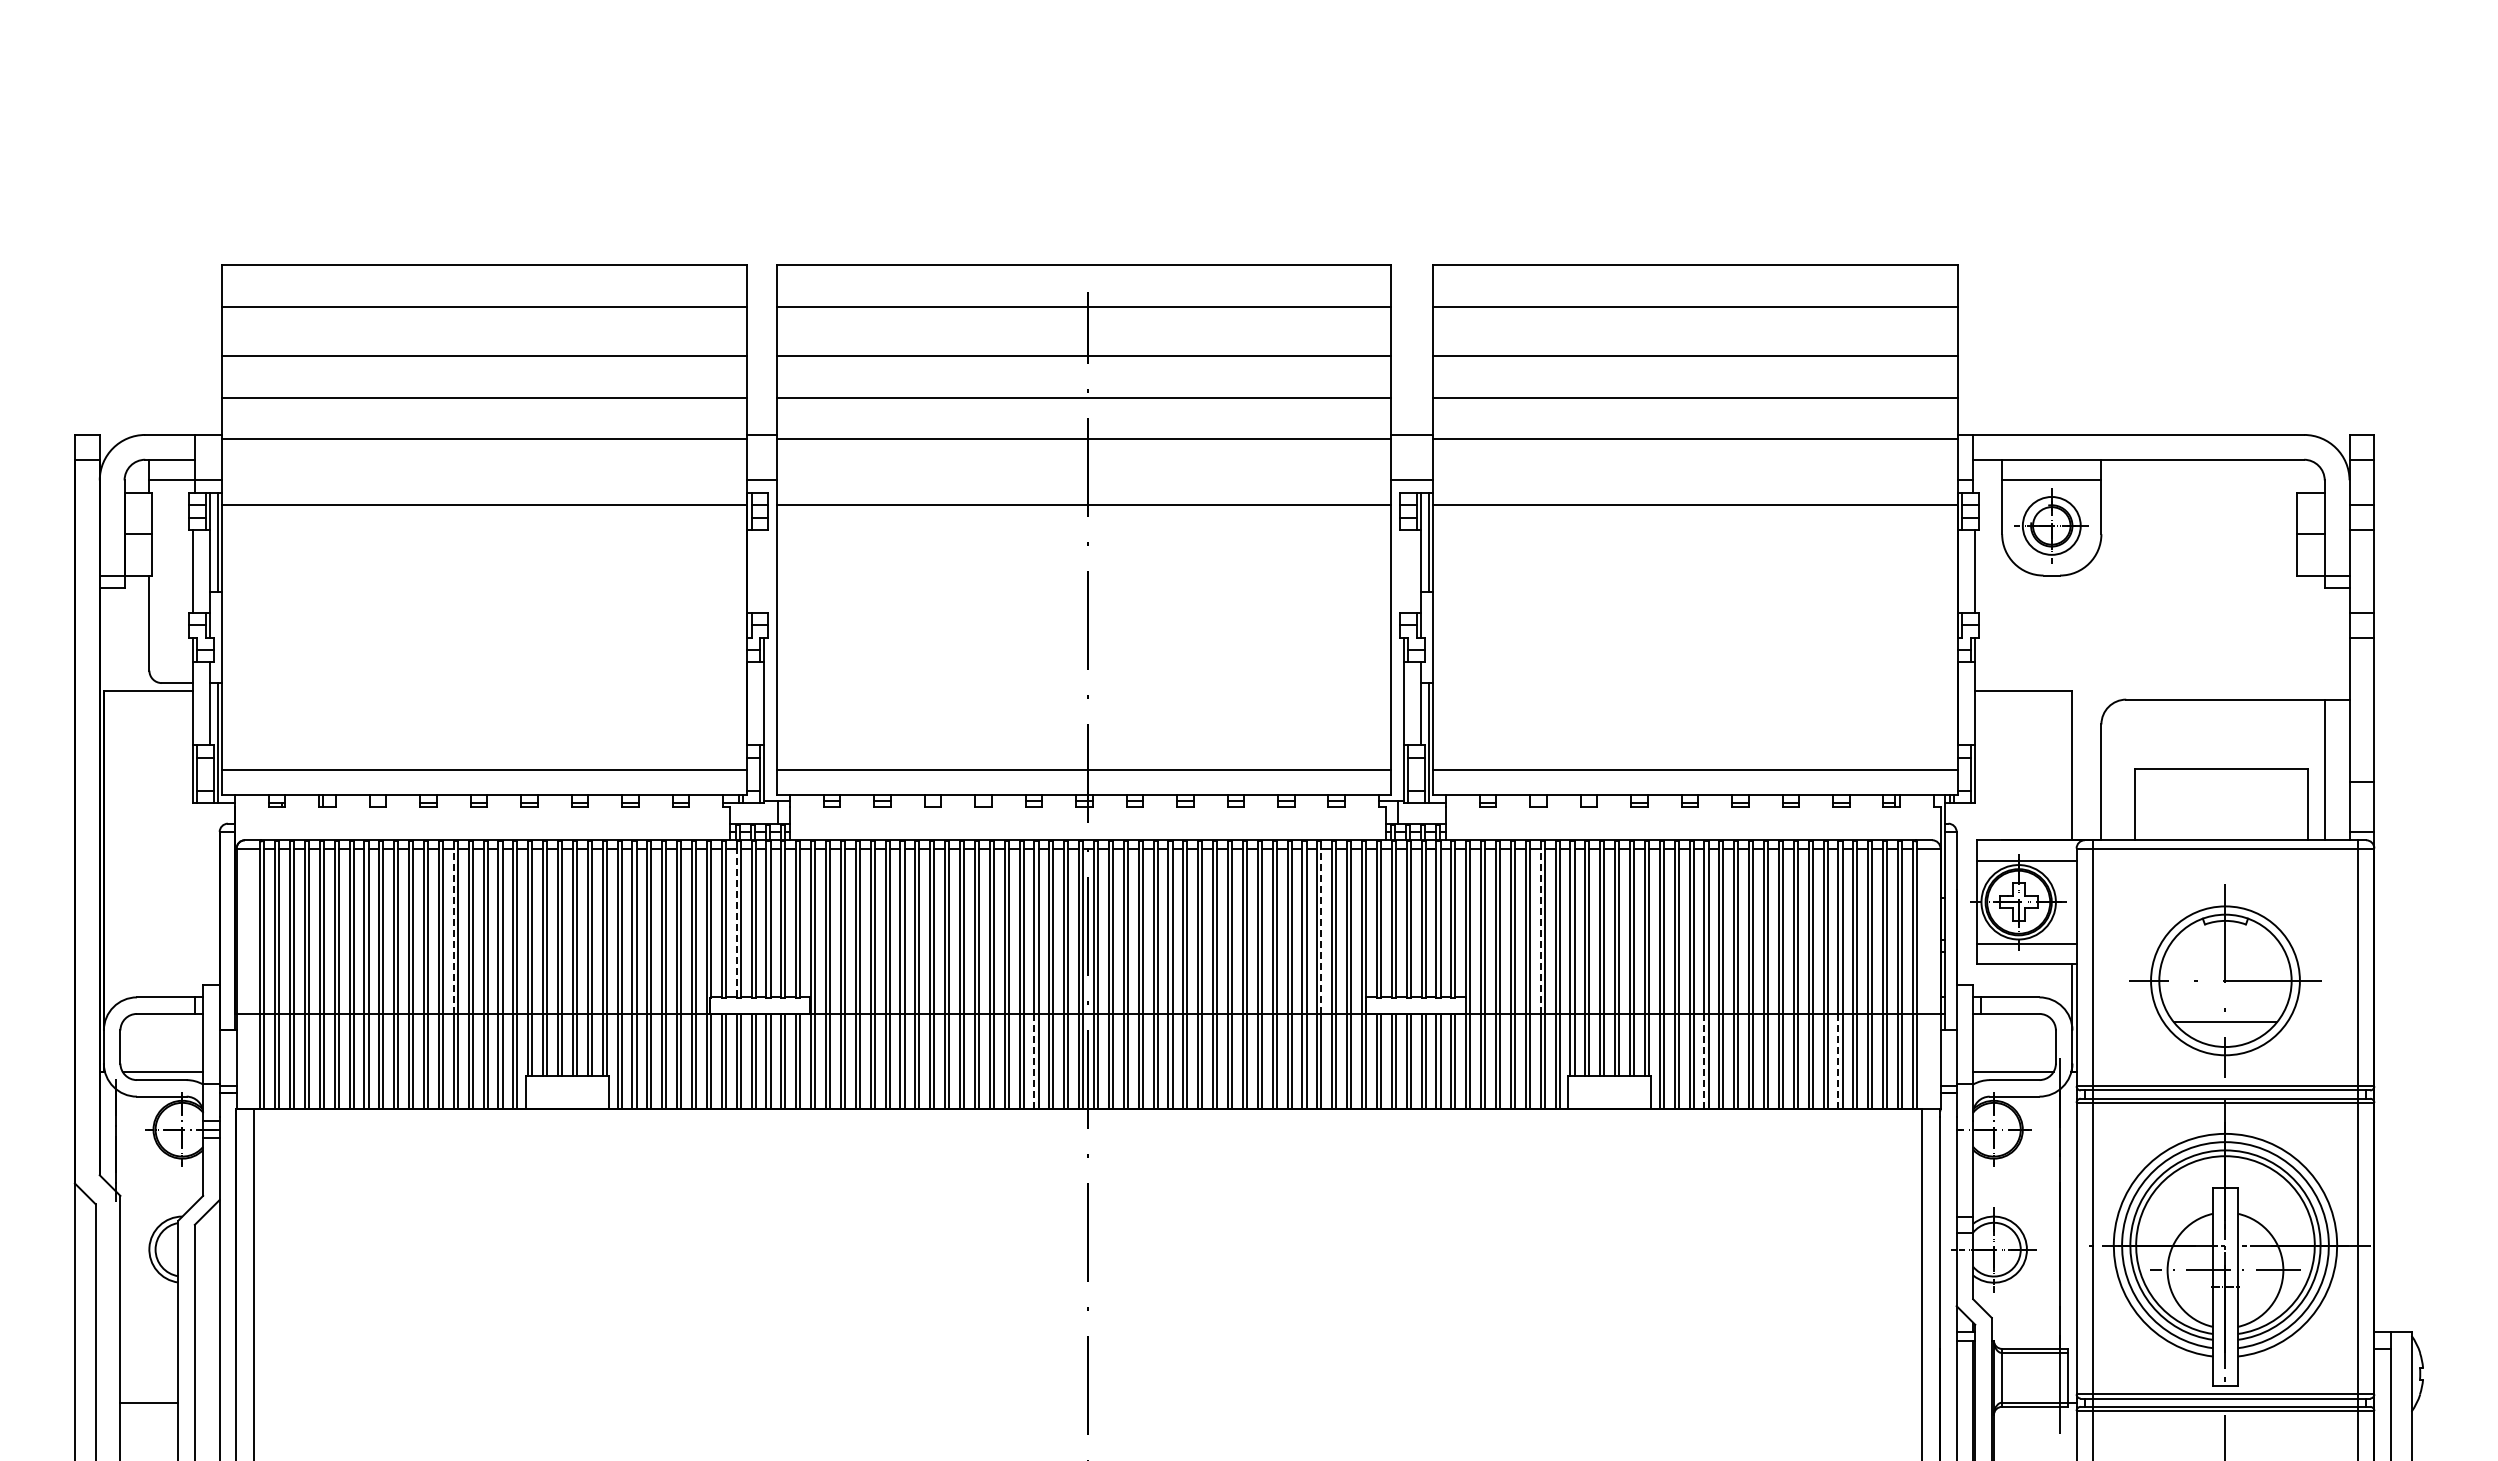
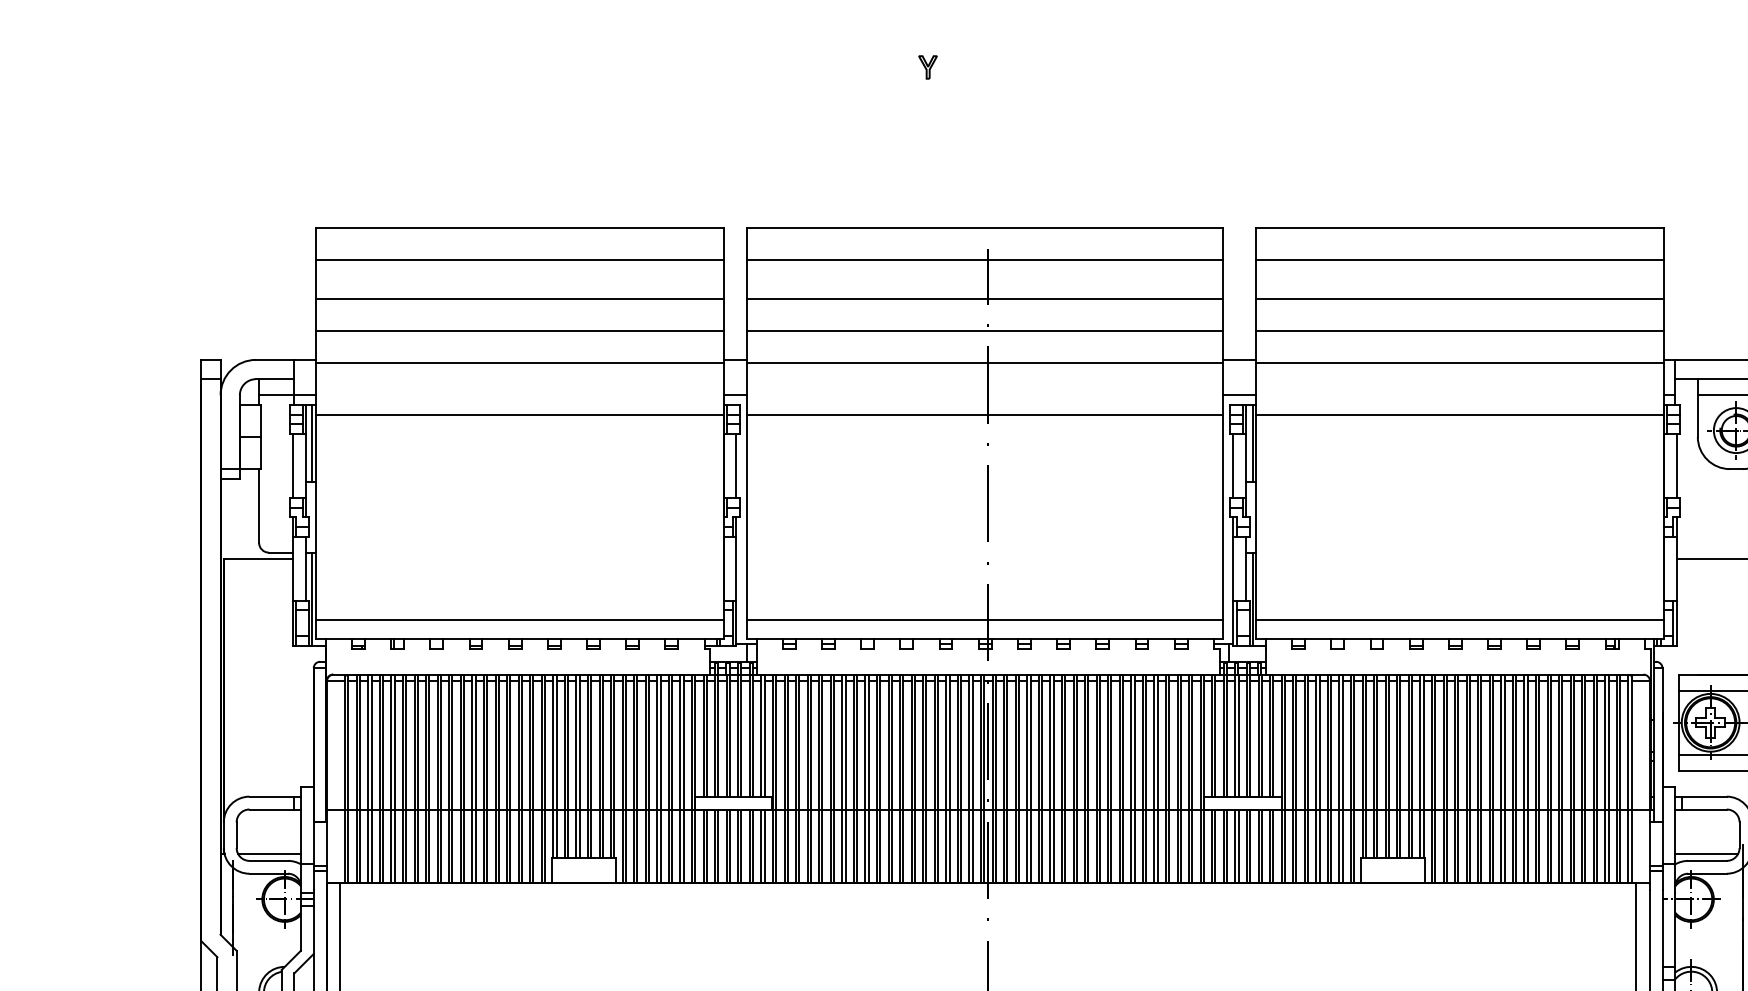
part: (1010, 57) -> (927, 66), added
line: (763, 571) -> (736, 465), added
line: (1404, 571) -> (1233, 465), added
line: (736, 922) -> (715, 738), dashed -> solid
line: (453, 931) -> (495, 745), dashed -> solid
line: (1321, 931) -> (1169, 745), dashed -> solid
line: (1540, 931) -> (1339, 745), dashed -> solid
line: (1034, 1061) -> (946, 846), dashed -> solid
line: (1704, 1061) -> (1466, 846), dashed -> solid
line: (1838, 1061) -> (1570, 846), dashed -> solid

